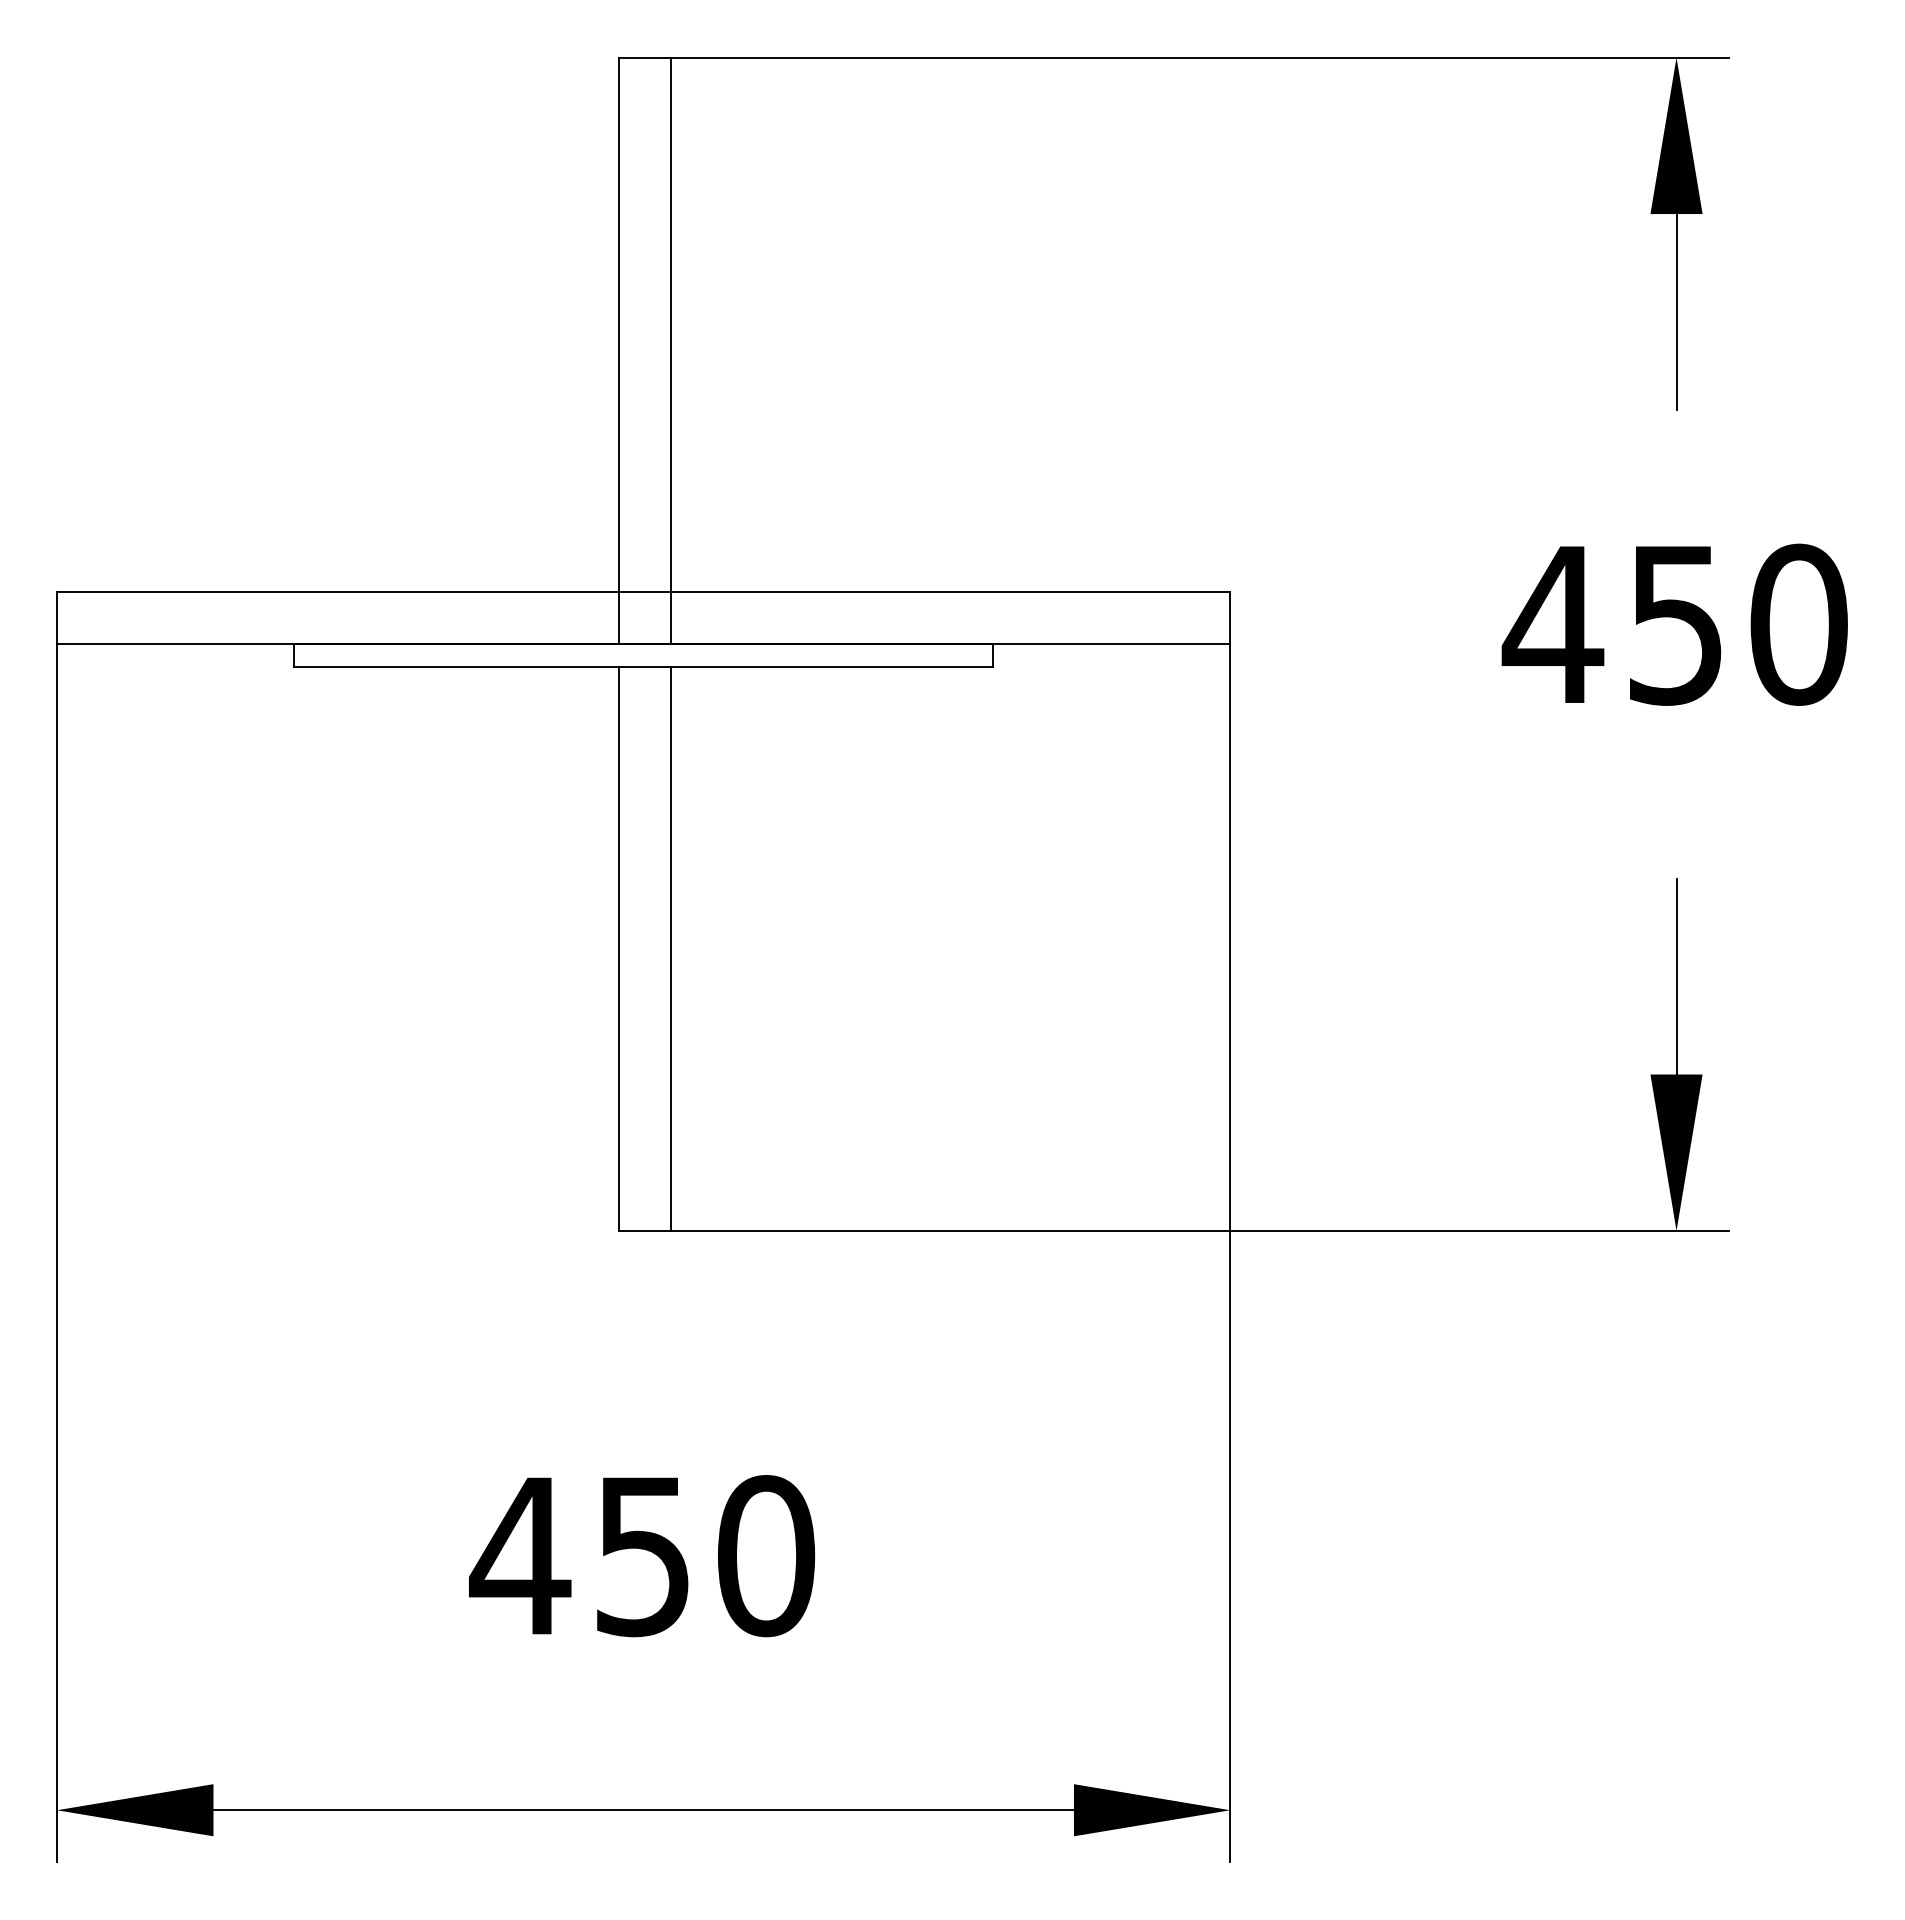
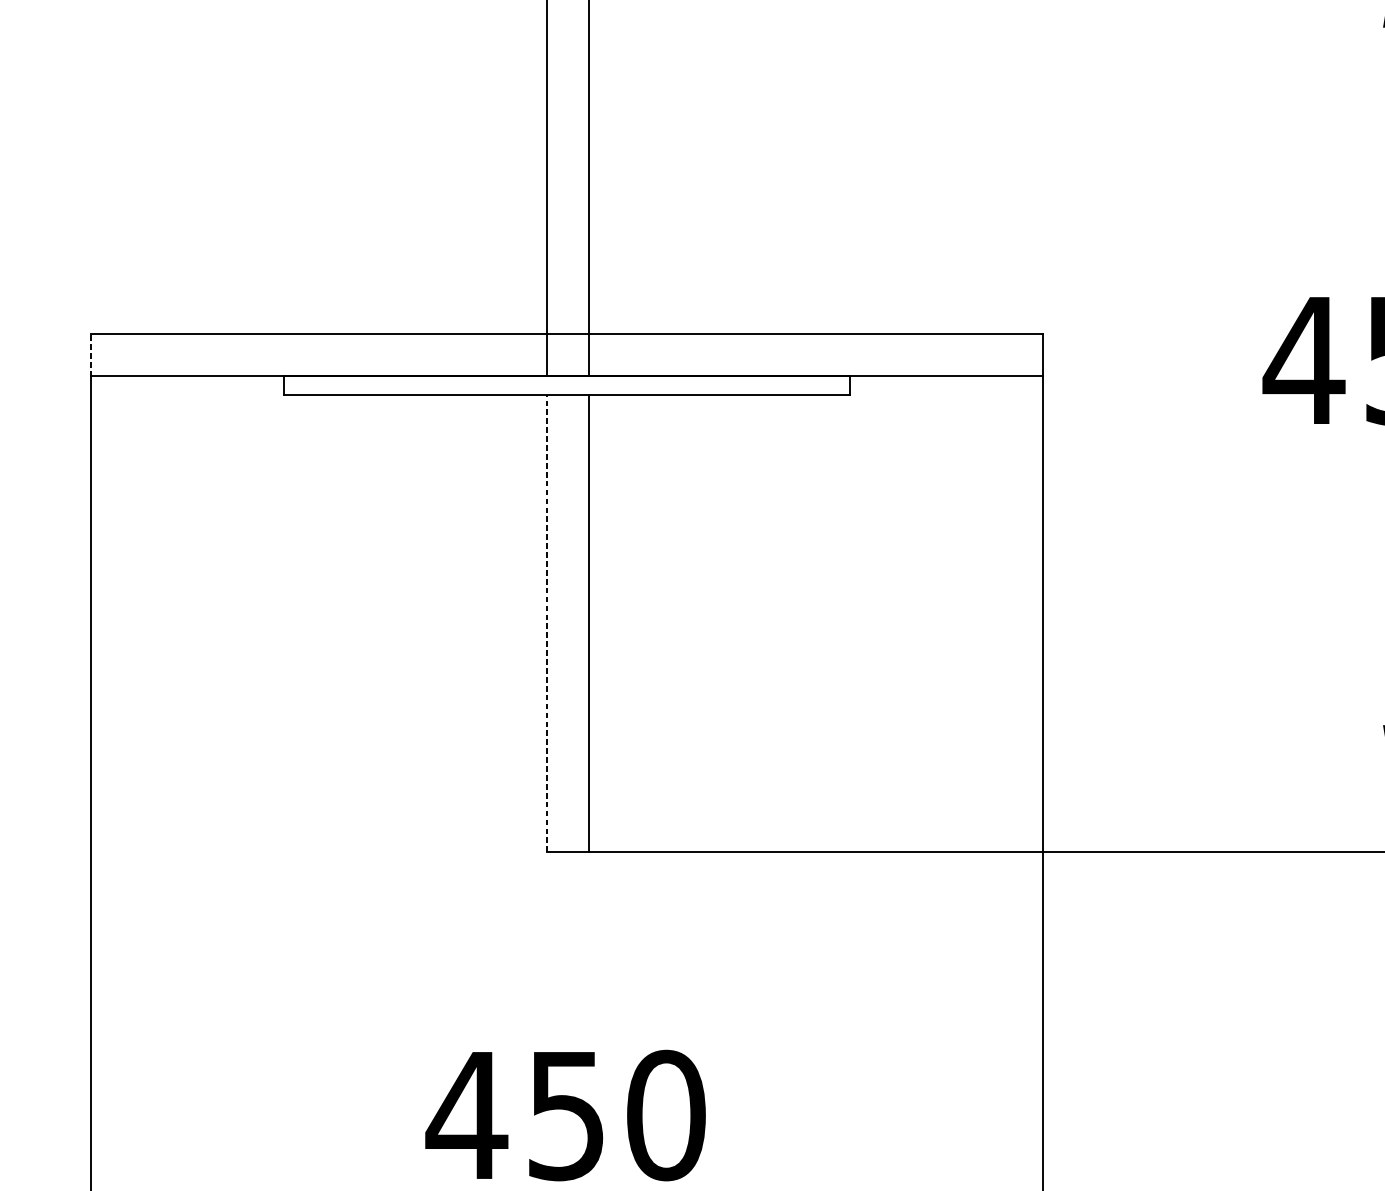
line: (57, 617) -> (91, 354), solid -> dashed
line: (619, 948) -> (547, 623), solid -> dashed

